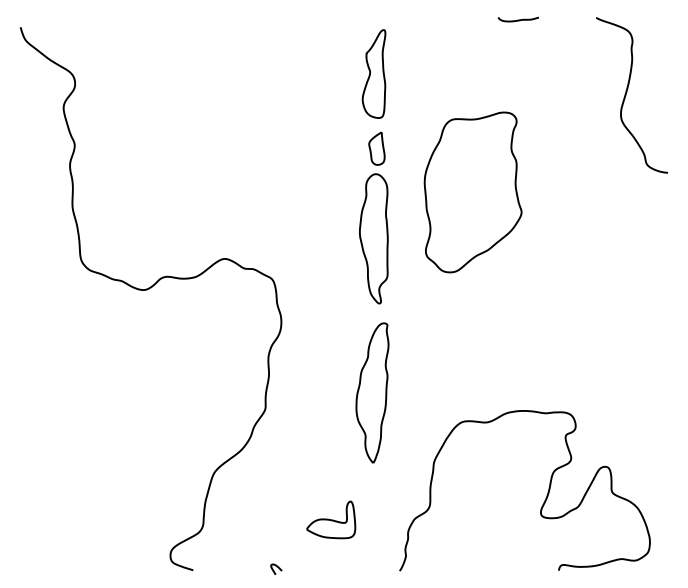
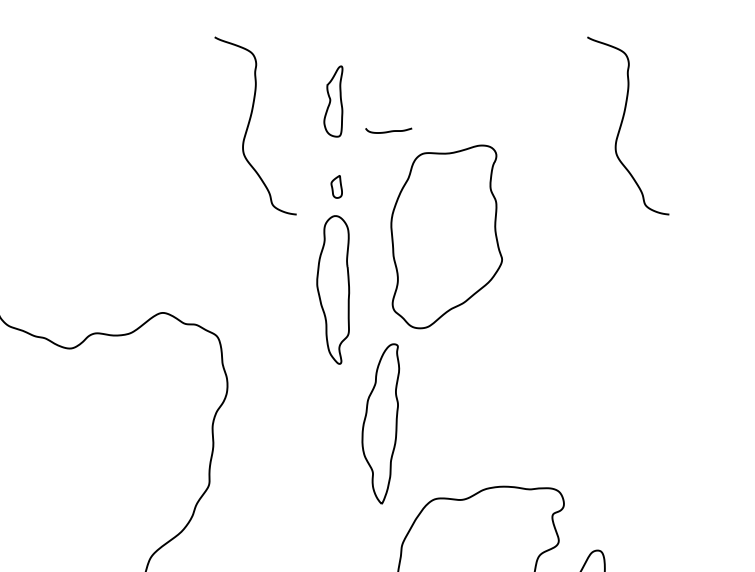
curve: (517, 19) -> (387, 130), moved
part: (373, 73) -> (332, 100), size x0.7
curve: (301, 92) -> (250, 122), added
part: (376, 148) -> (336, 186), size x0.6
part: (372, 392) -> (380, 423), moved

